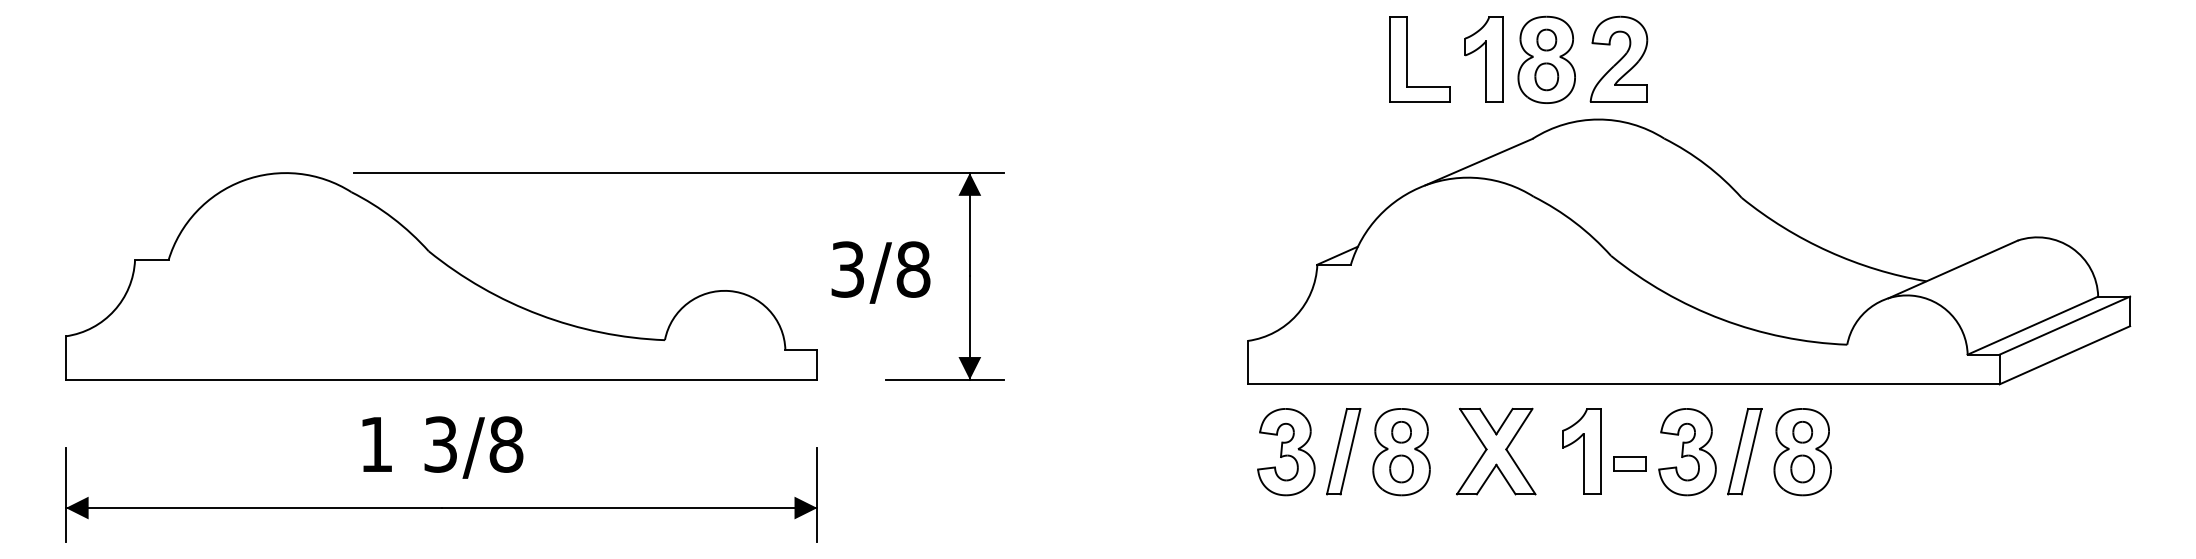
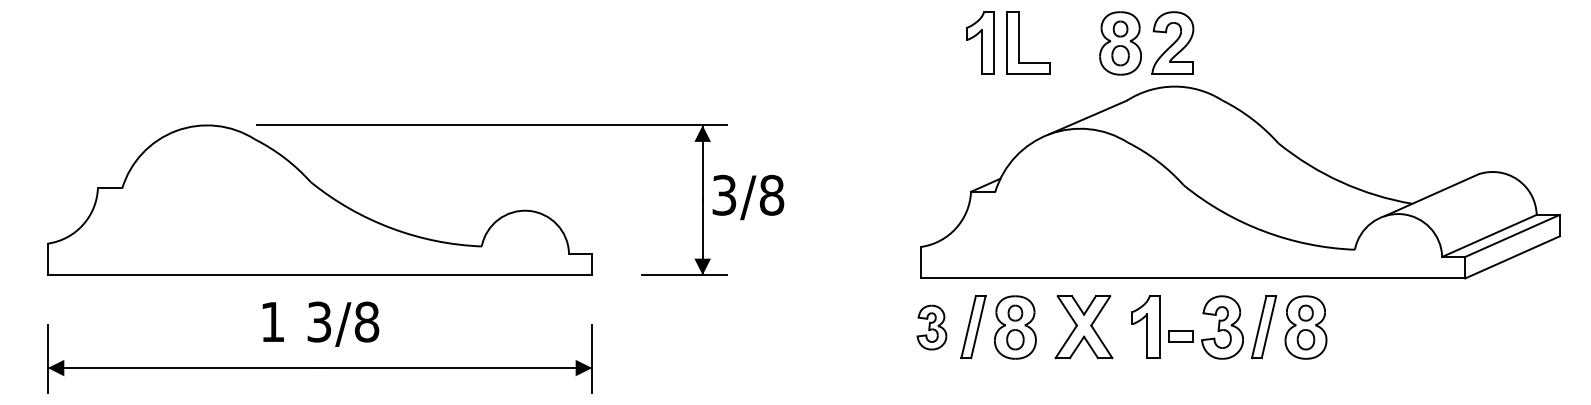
part: (1483, 59) -> (979, 43), moved
part: (1689, 251) -> (1240, 182), moved
text: (880, 272) -> (748, 197), moved
part: (1286, 452) -> (932, 327), size x0.7

